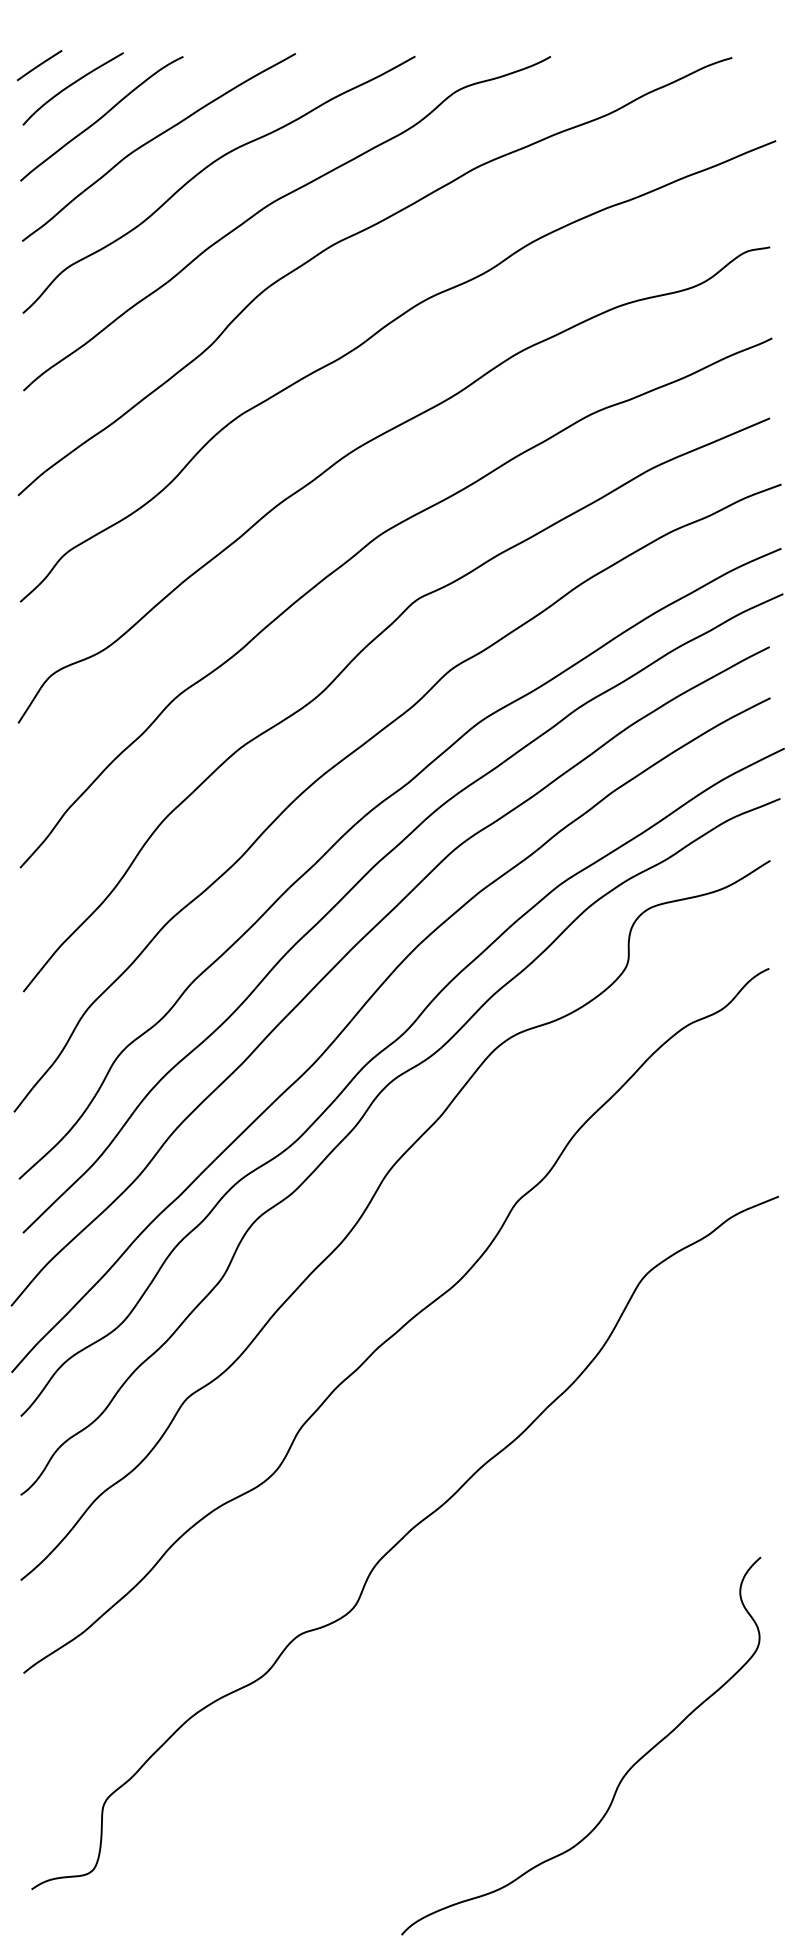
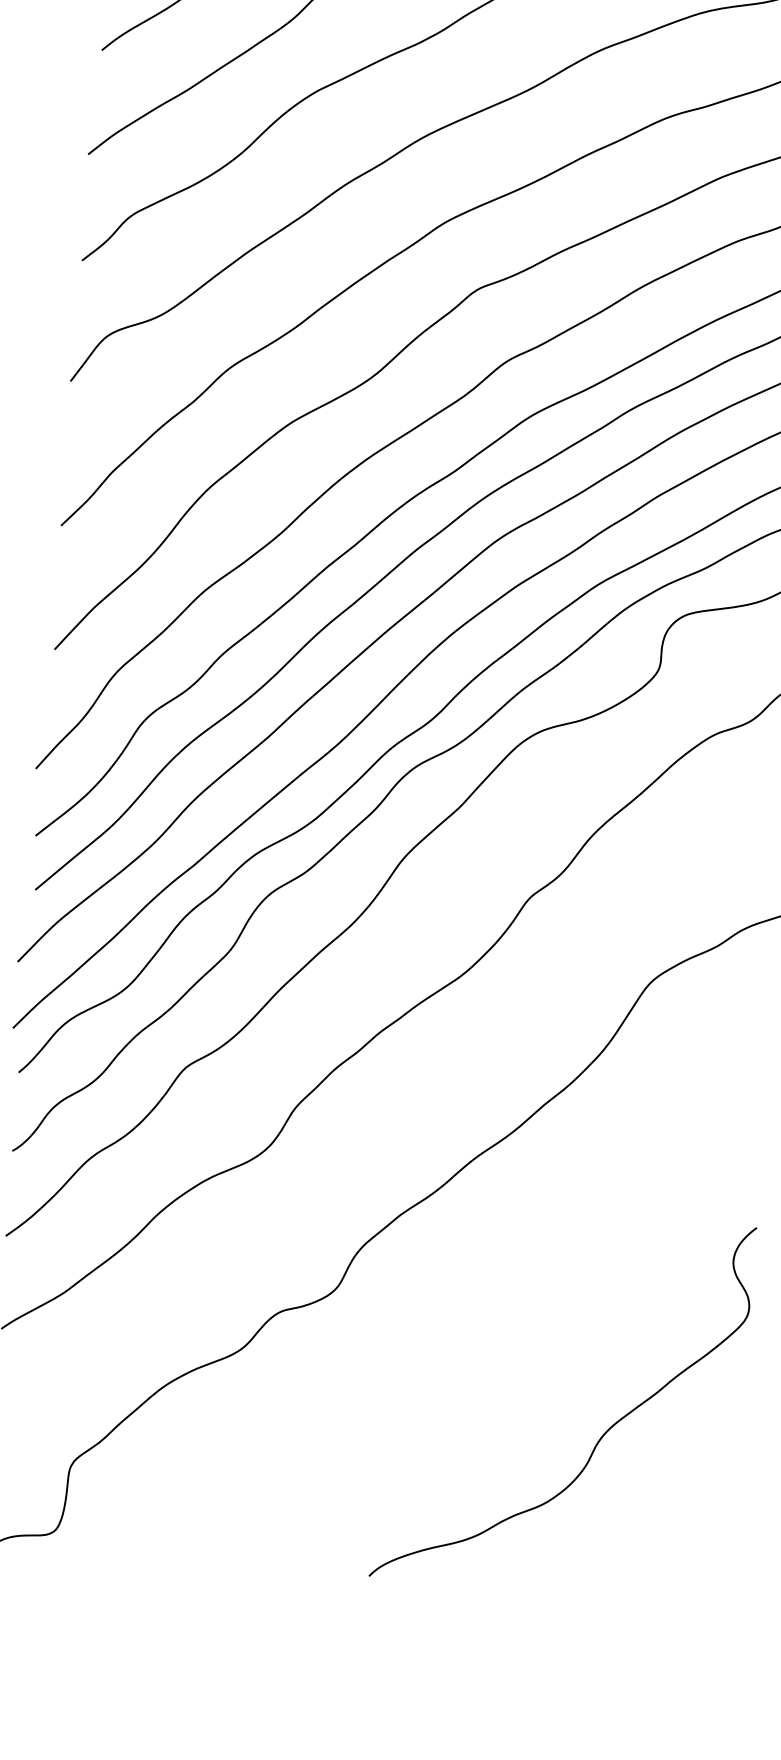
curve: (623, 1775) -> (602, 1434), moved

